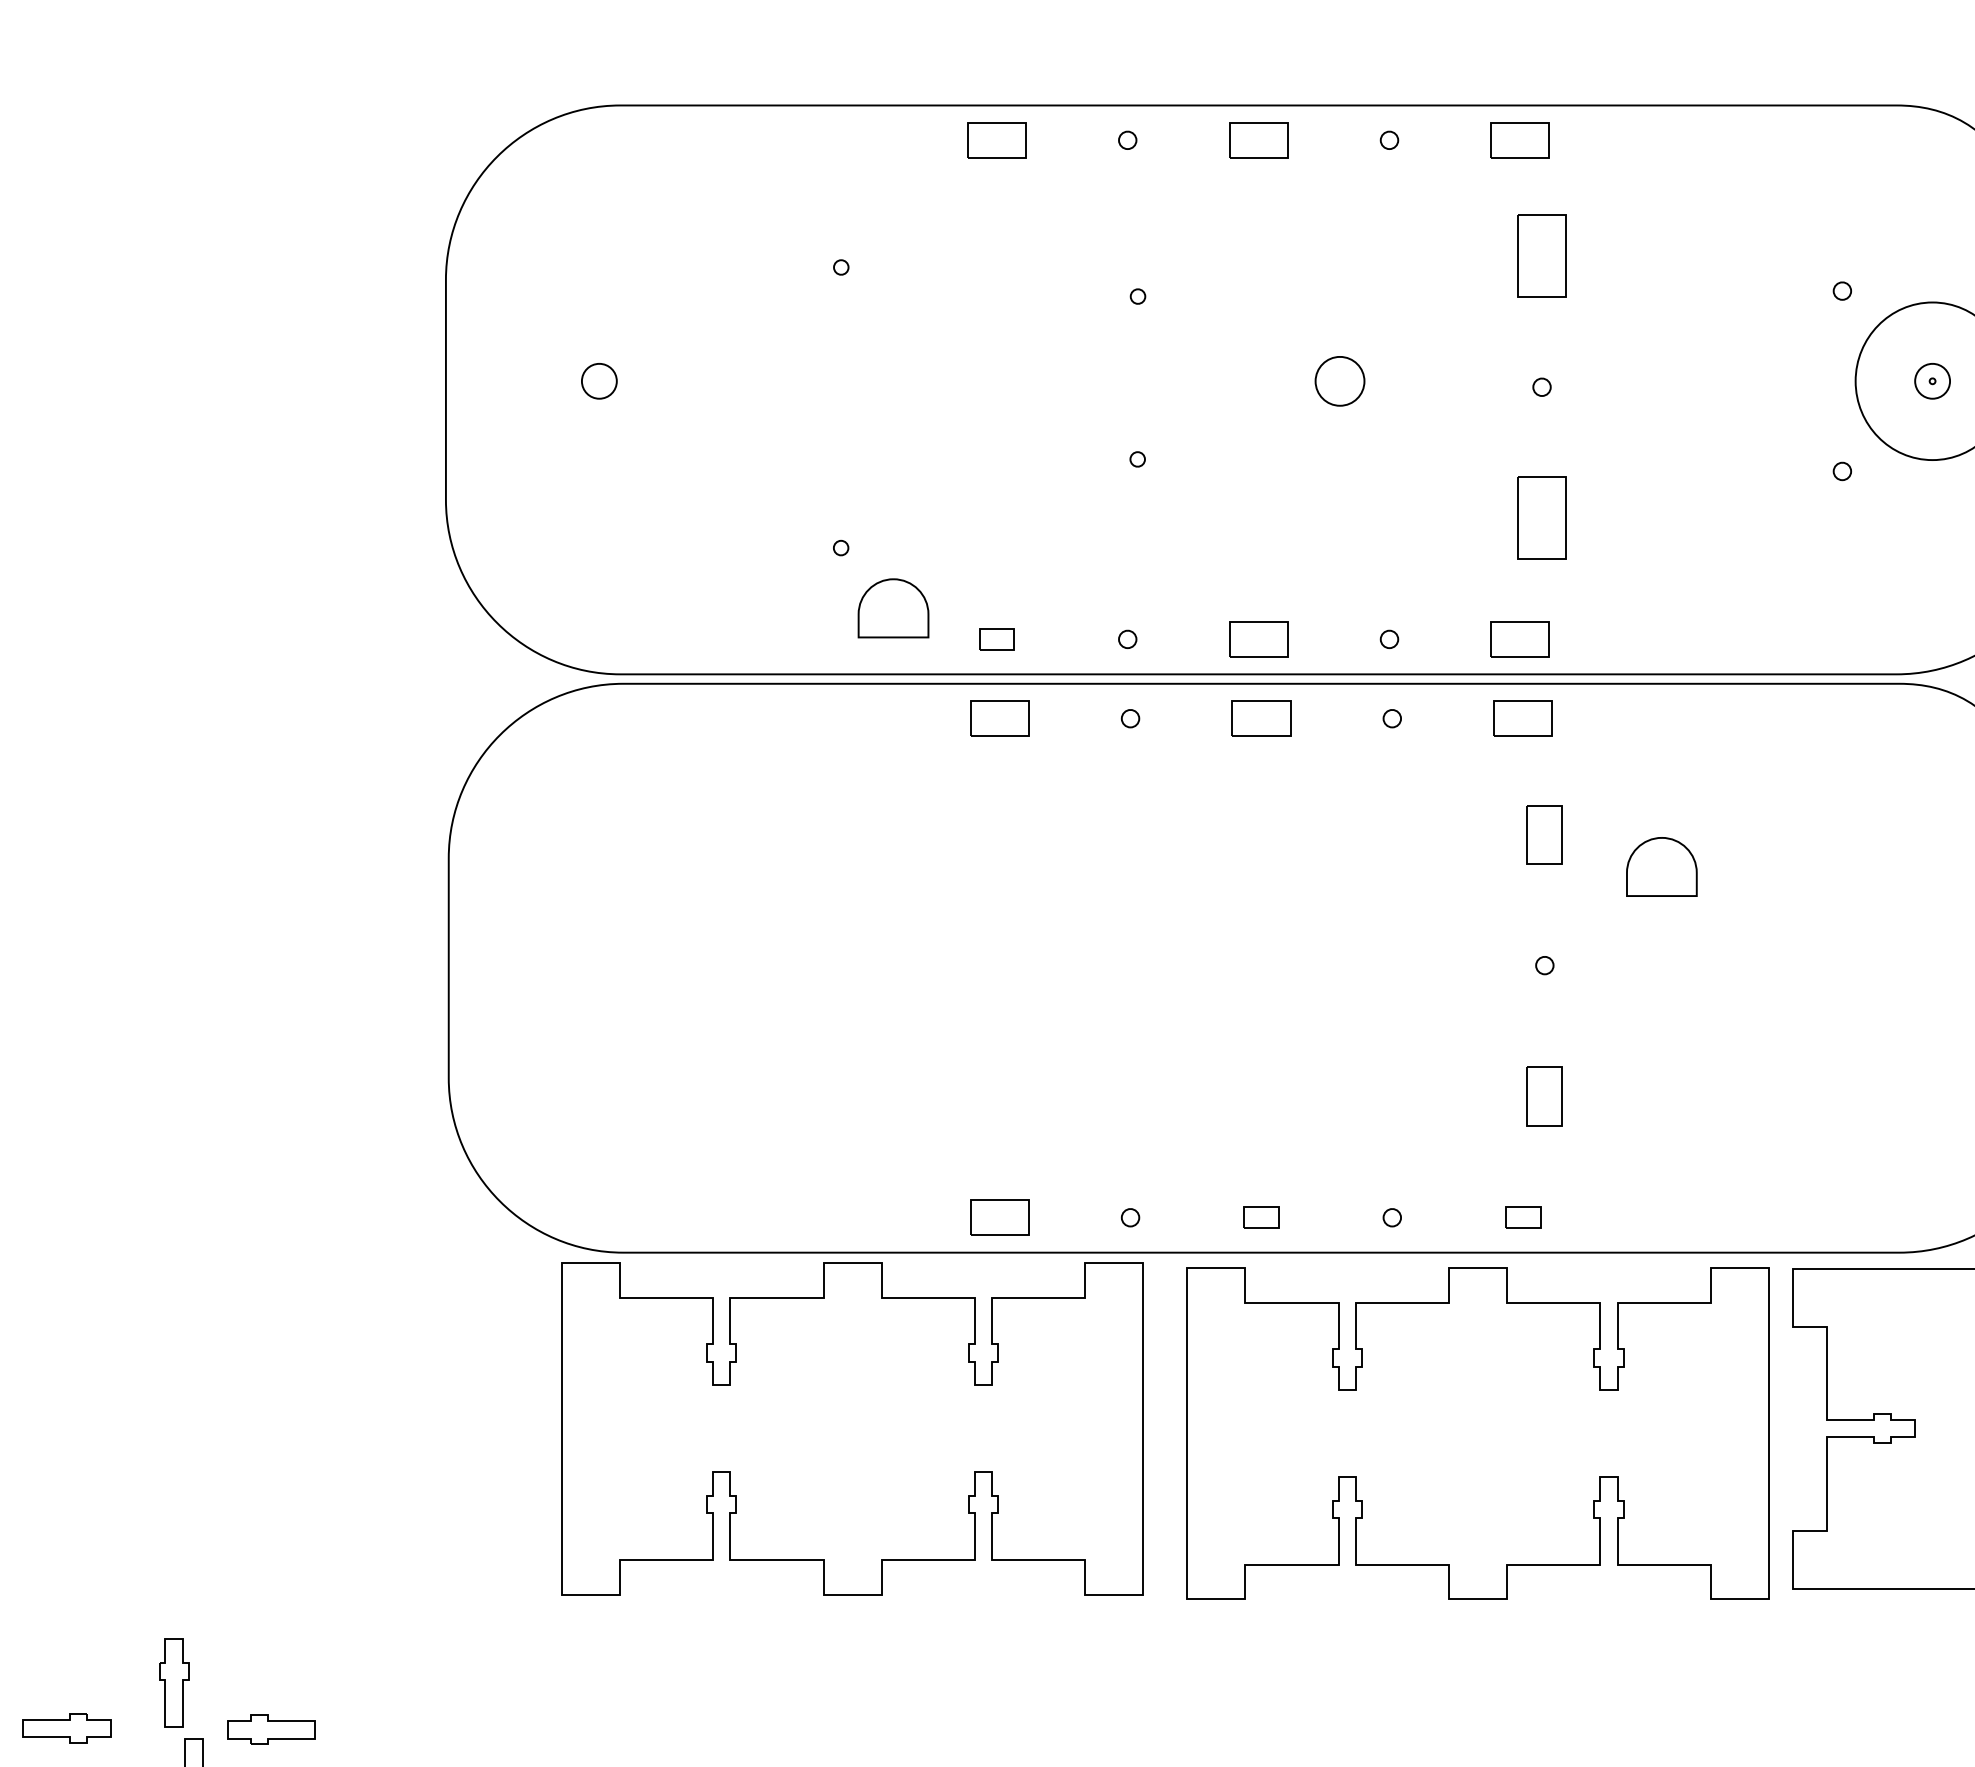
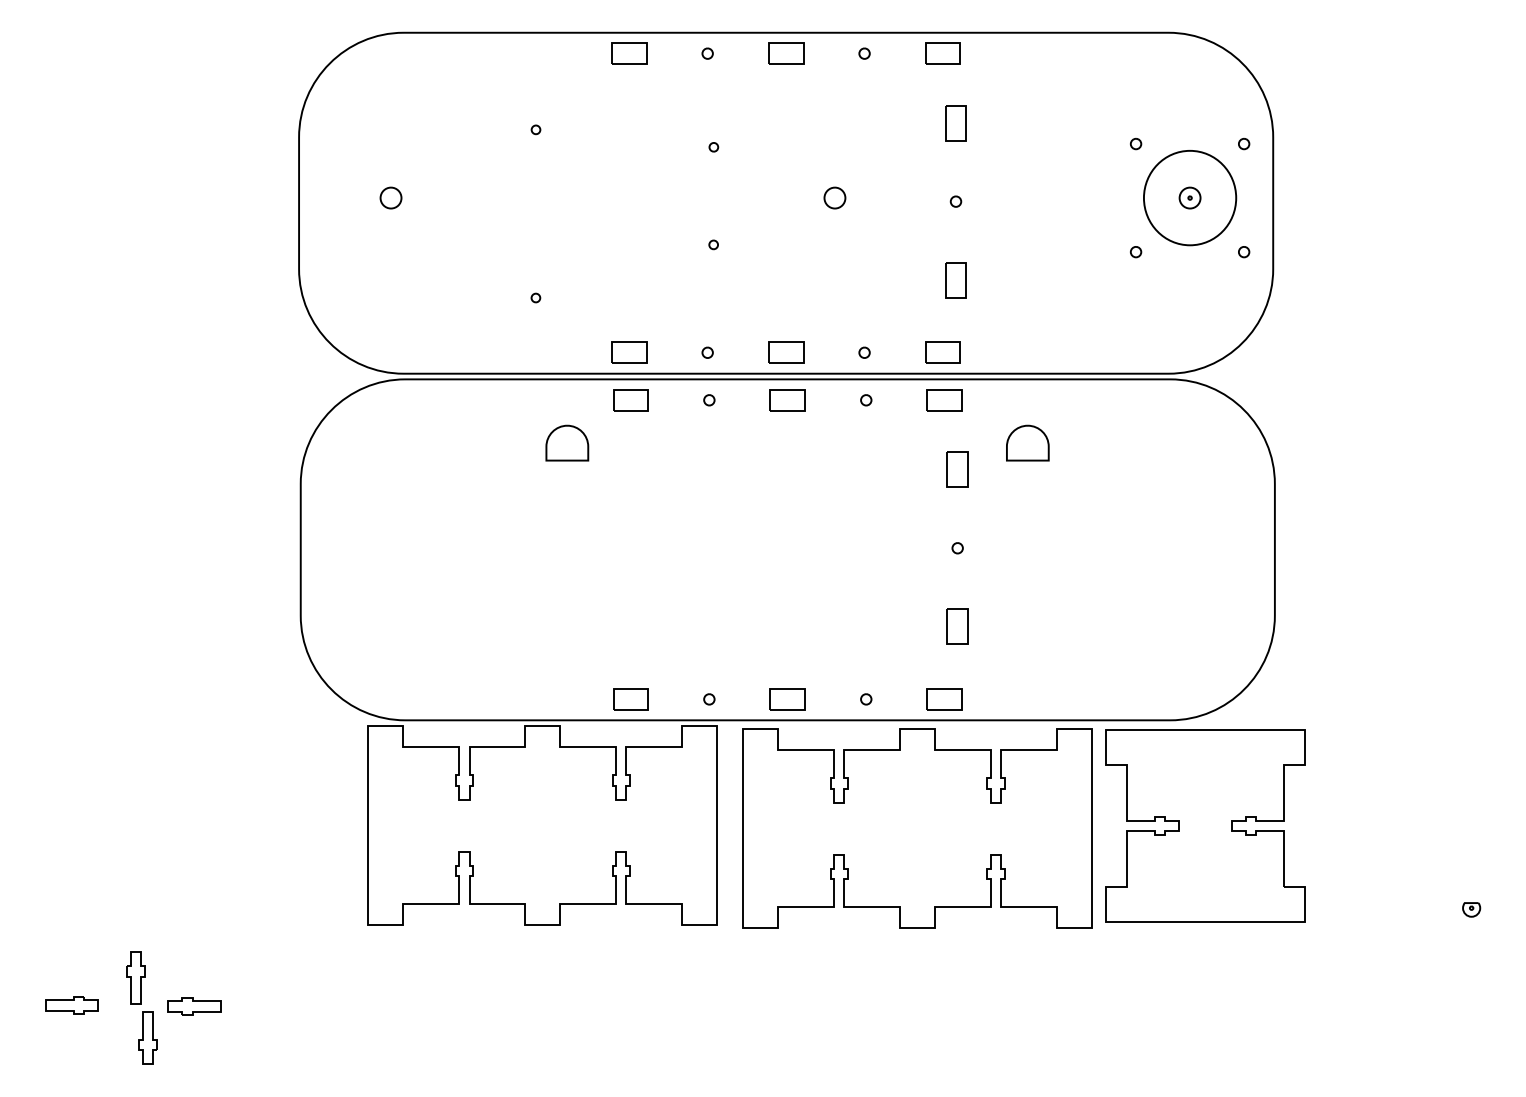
part: (1541, 256) -> (955, 123), size x0.71
part: (1339, 380) -> (834, 197), size x0.71
part: (1541, 518) -> (955, 280), size x0.71
part: (893, 607) -> (567, 442), moved
part: (997, 638) -> (629, 352), size x1.67
part: (1661, 865) -> (1027, 442), moved
part: (1260, 1217) -> (787, 699), size x1.67
part: (1522, 1217) -> (944, 699), size x1.67

